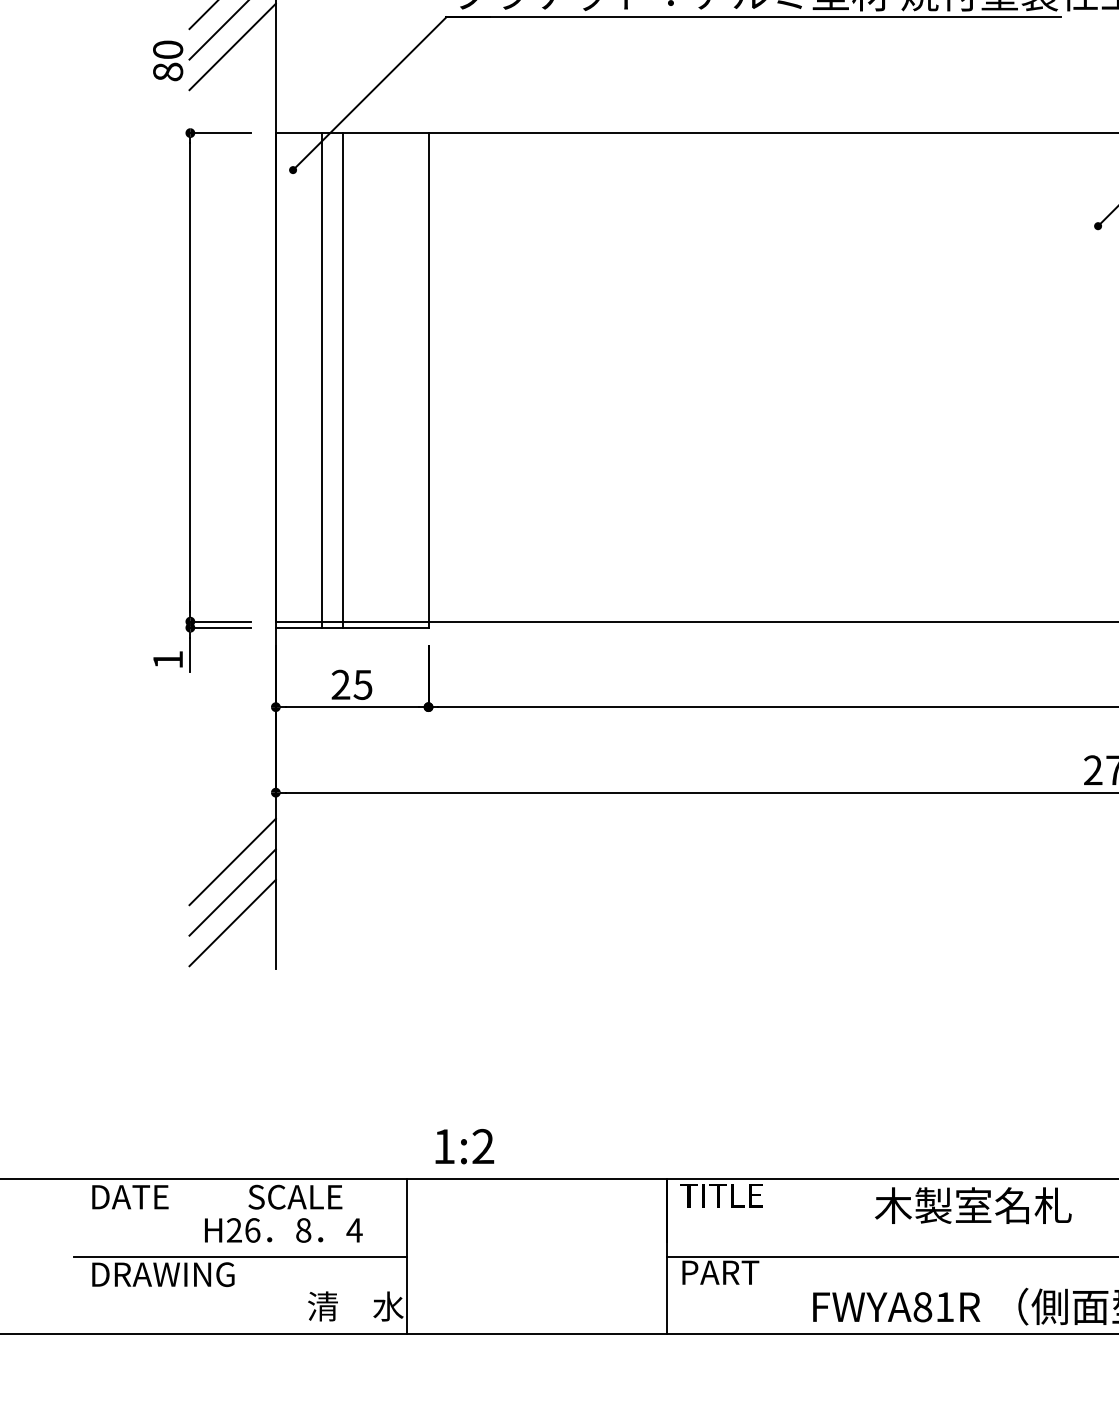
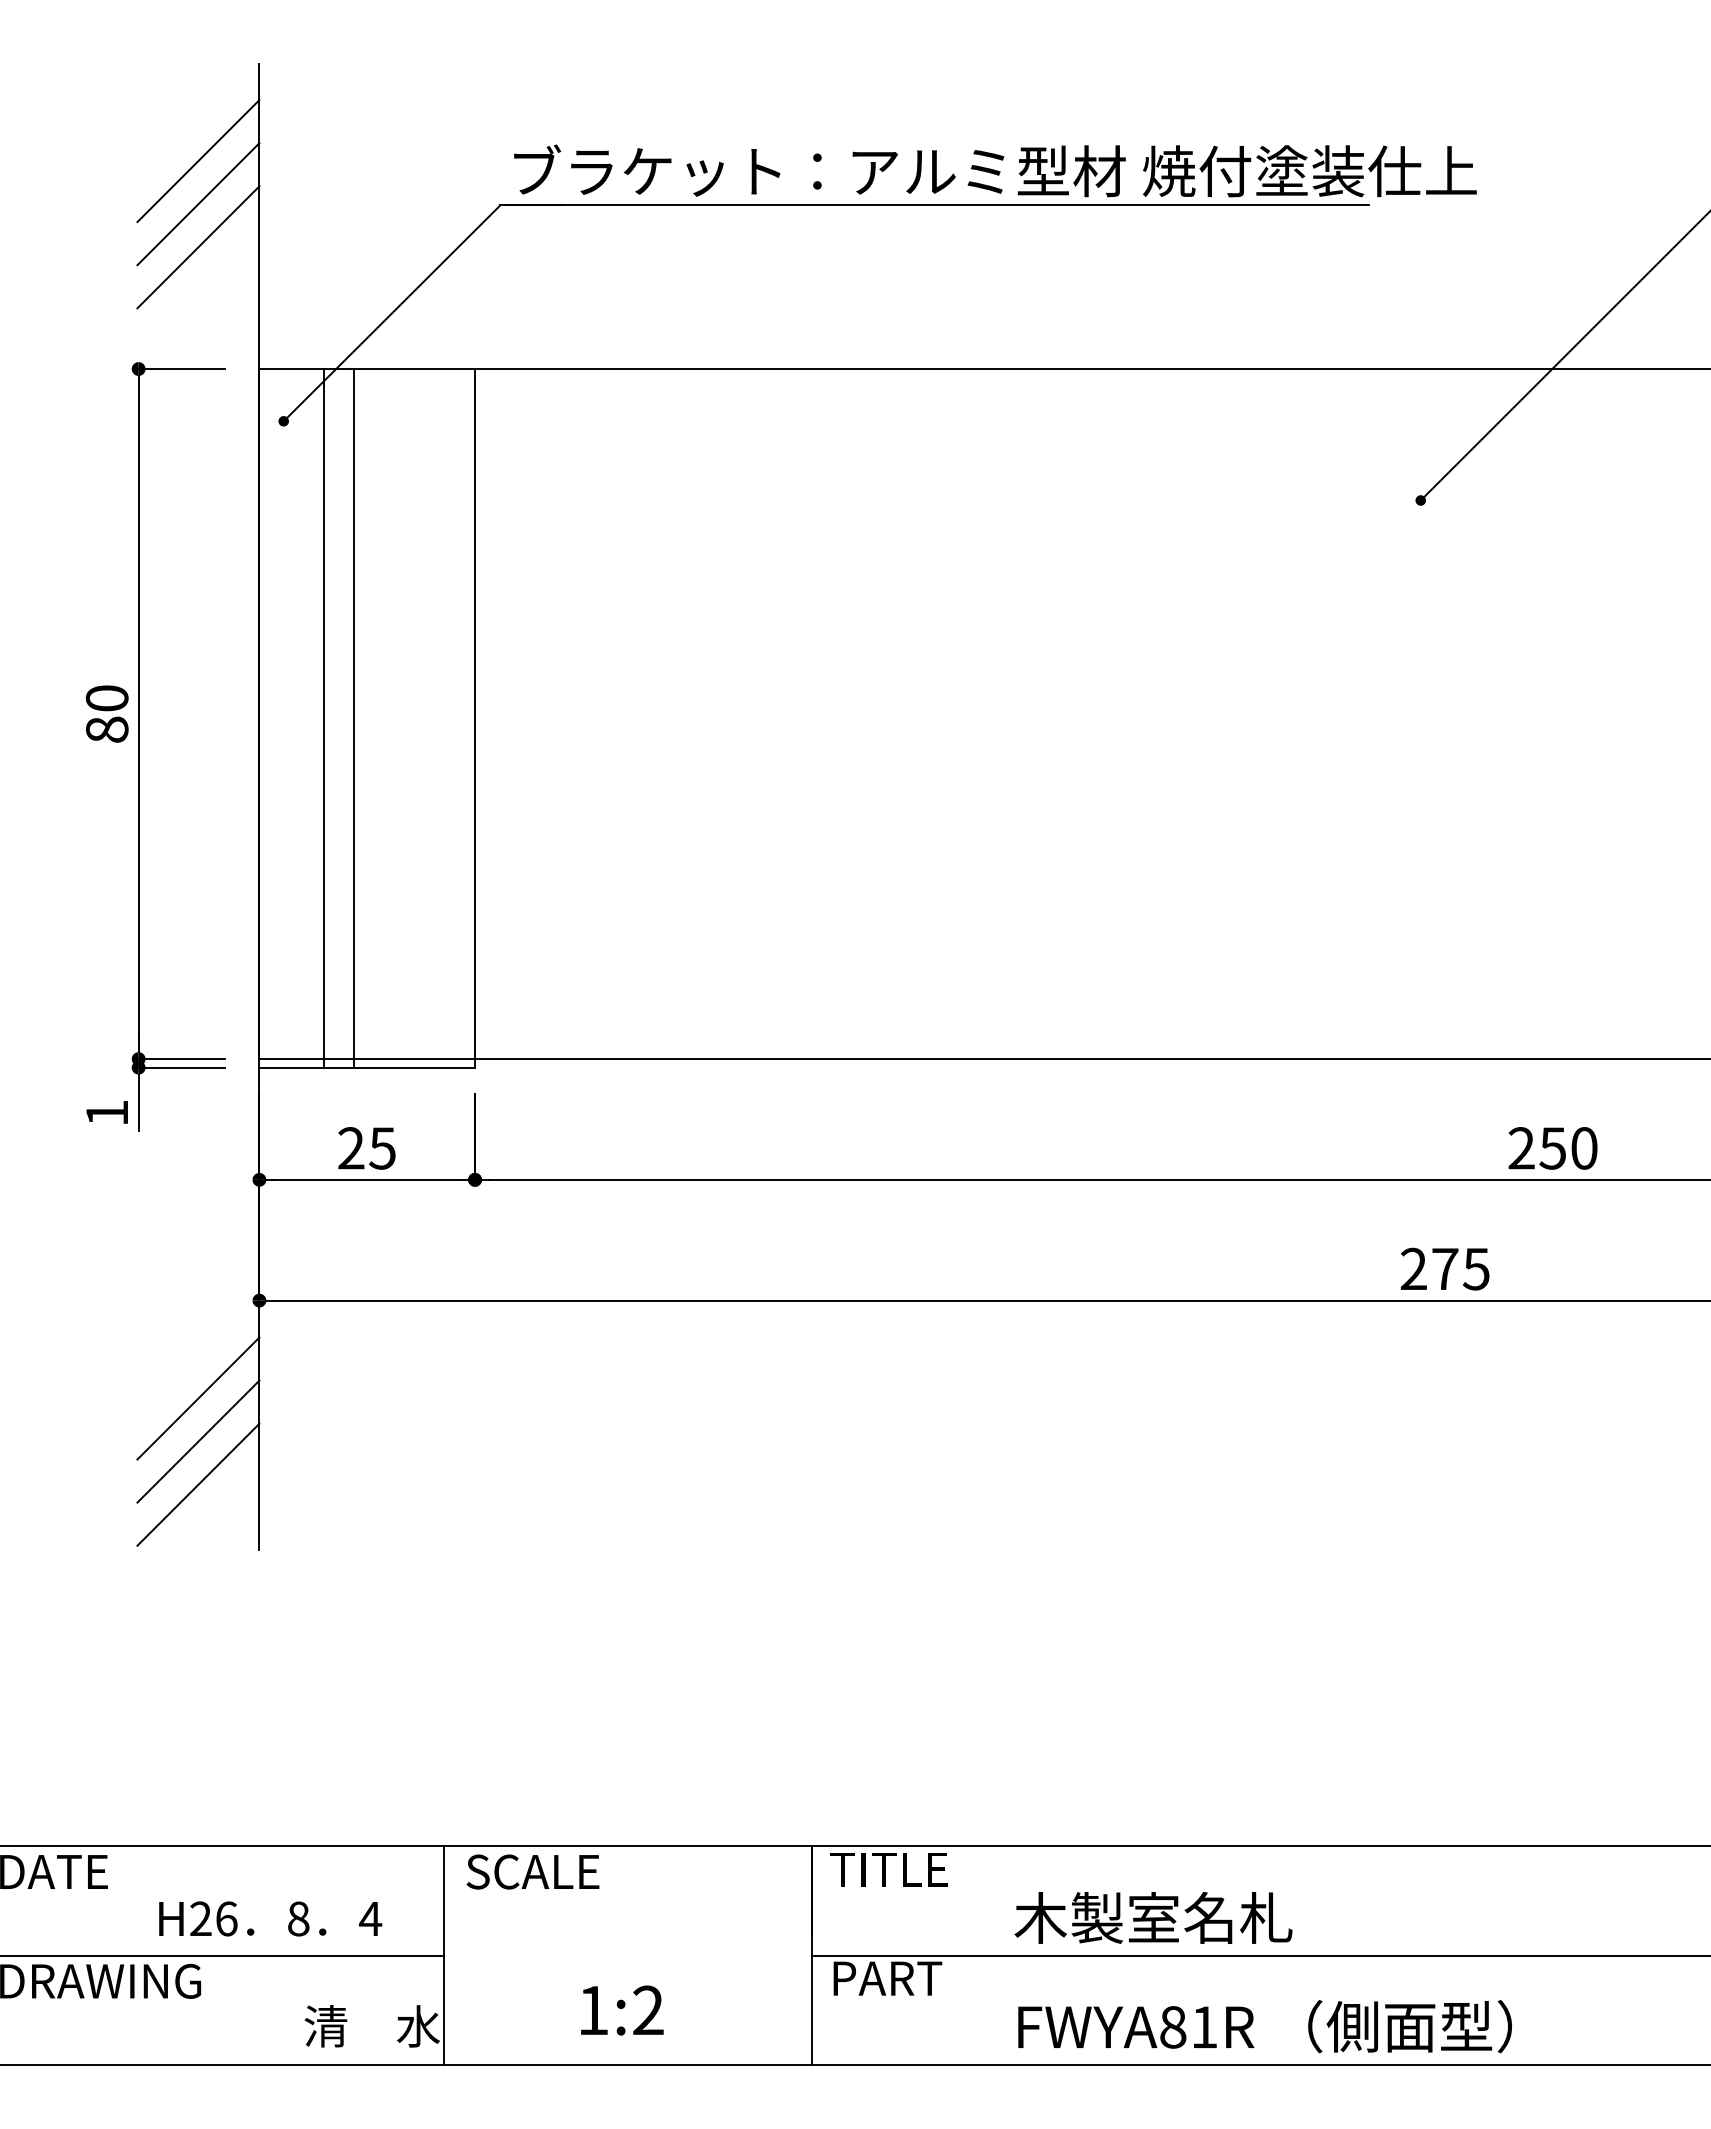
text: (167, 60) -> (106, 713), moved
text: (464, 1146) -> (622, 2010), moved
text: (295, 1196) -> (532, 1871), moved
text: (973, 1205) -> (1153, 1917), moved

